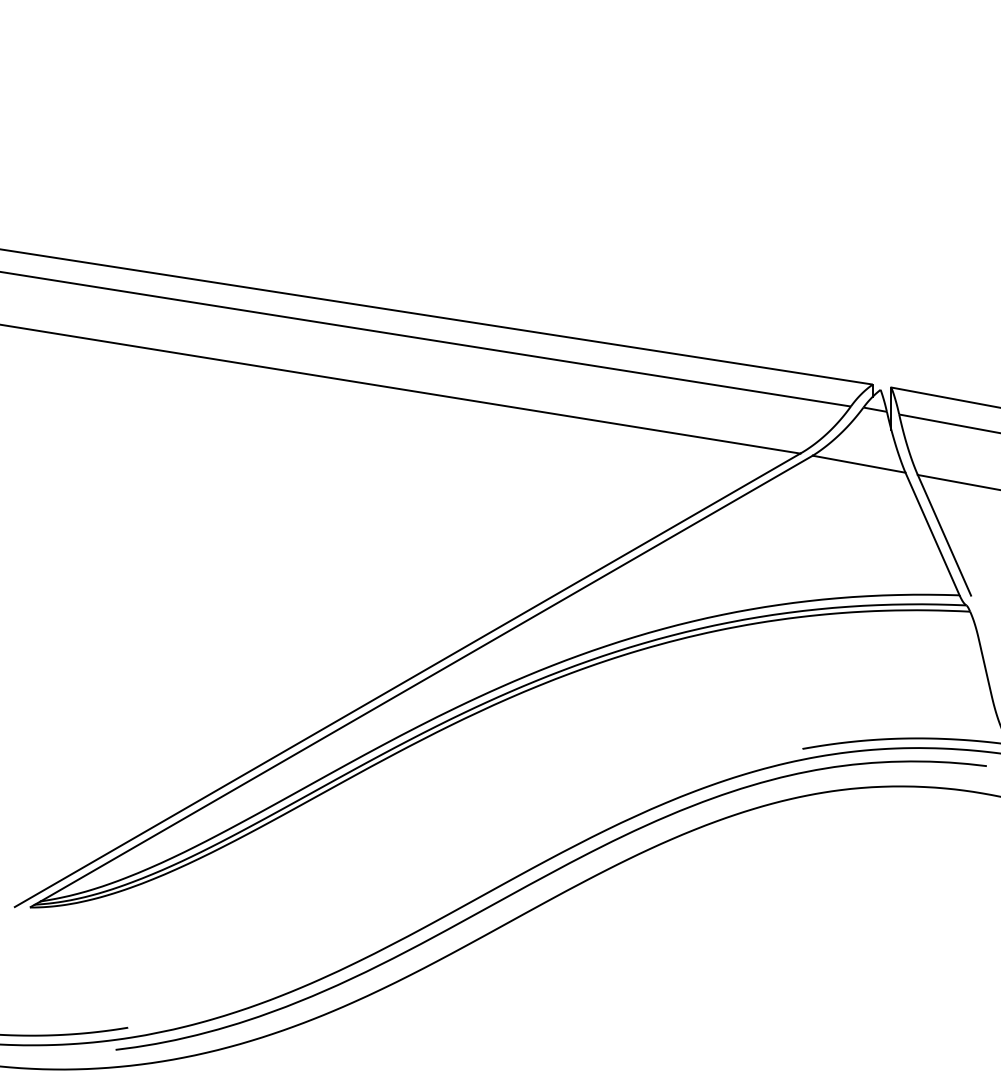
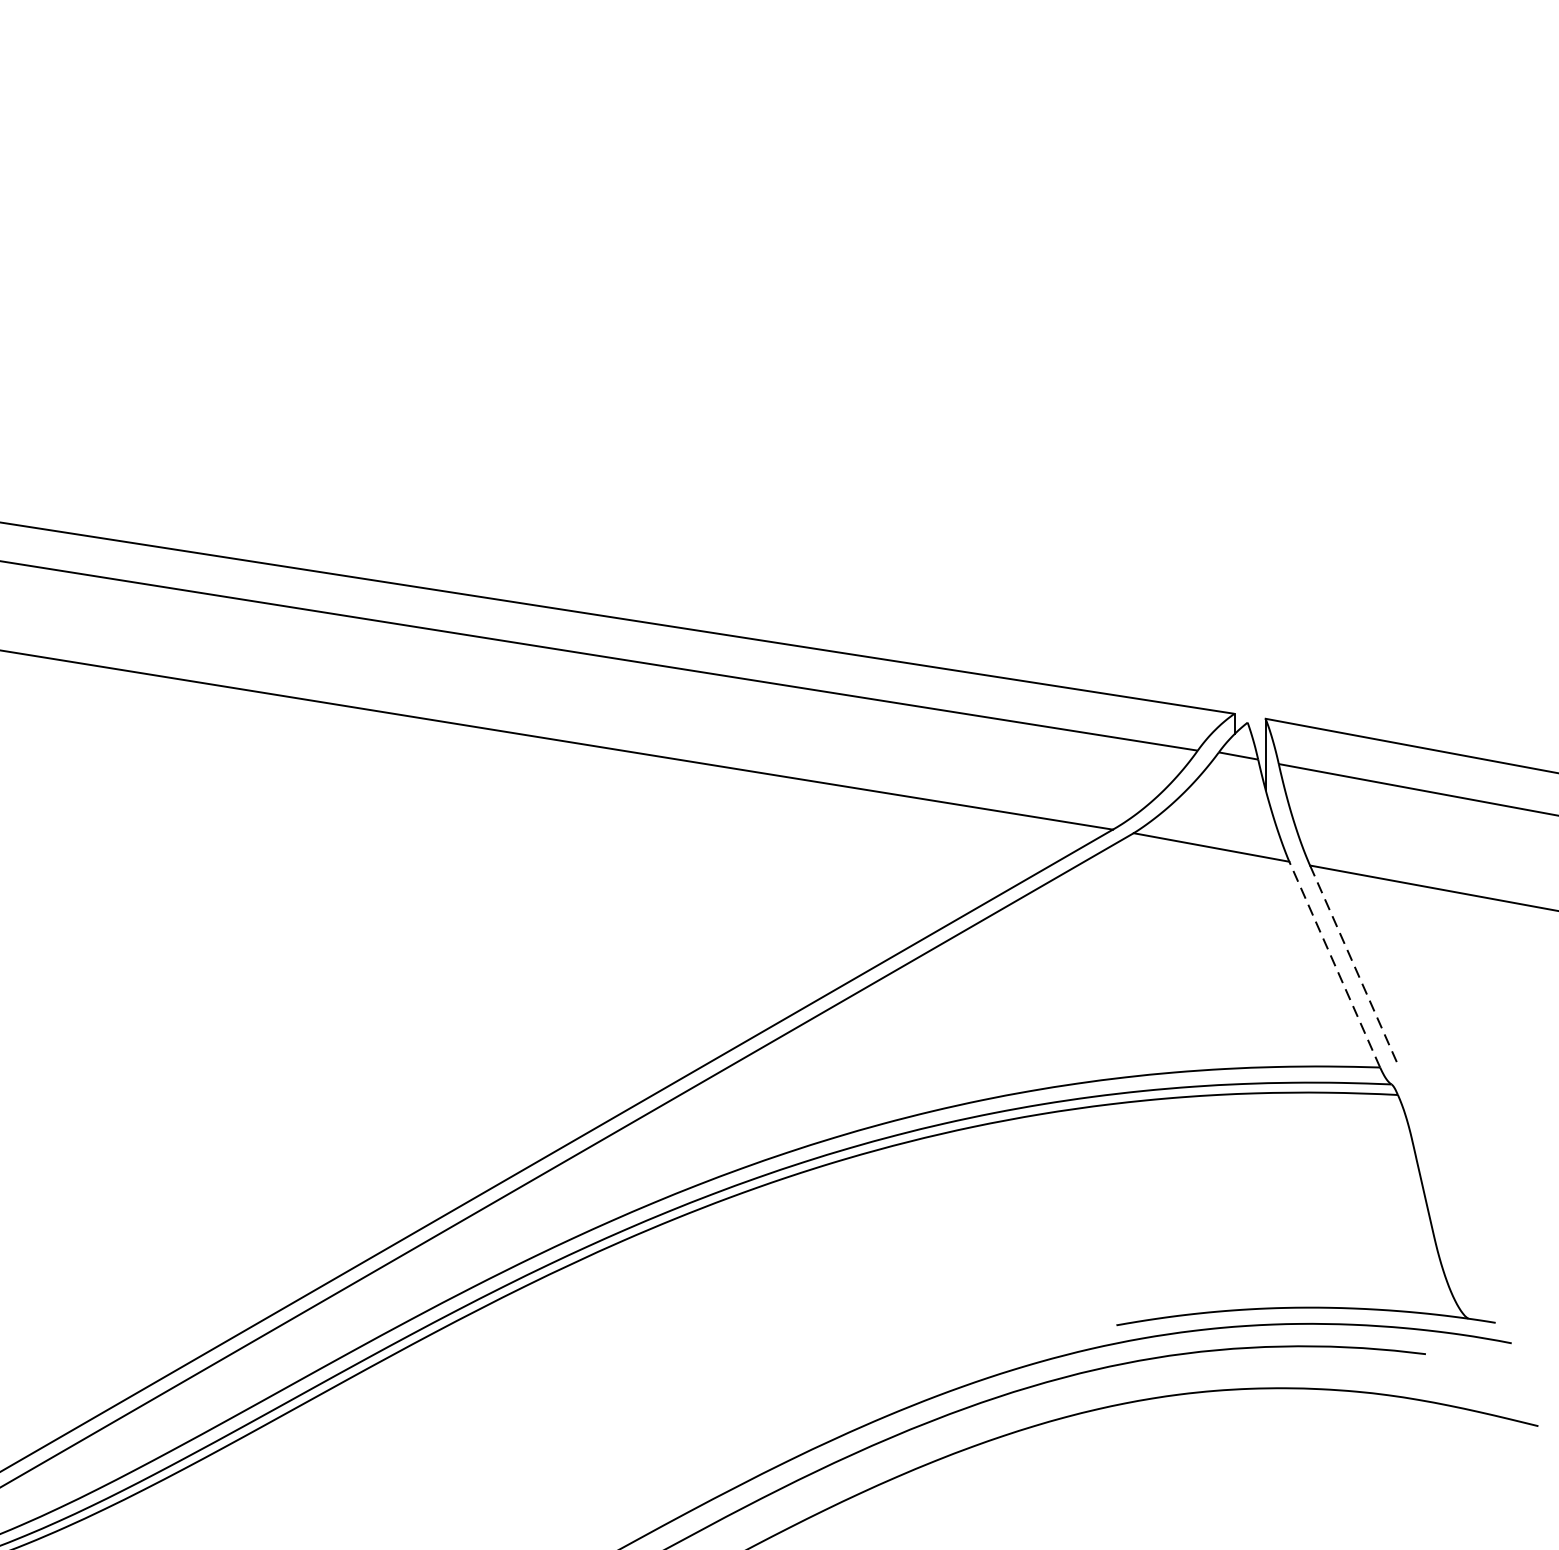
line: (932, 533) -> (1334, 963), solid -> dashed
line: (944, 535) -> (1354, 967), solid -> dashed

